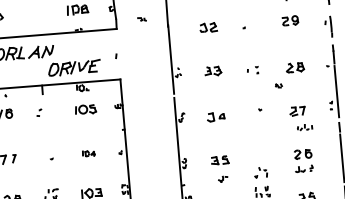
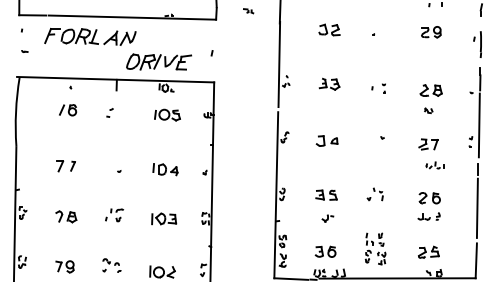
part: (278, 85) -> (428, 110), moved
part: (88, 153) -> (165, 169), size x1.67
part: (260, 172) -> (374, 194), moved

